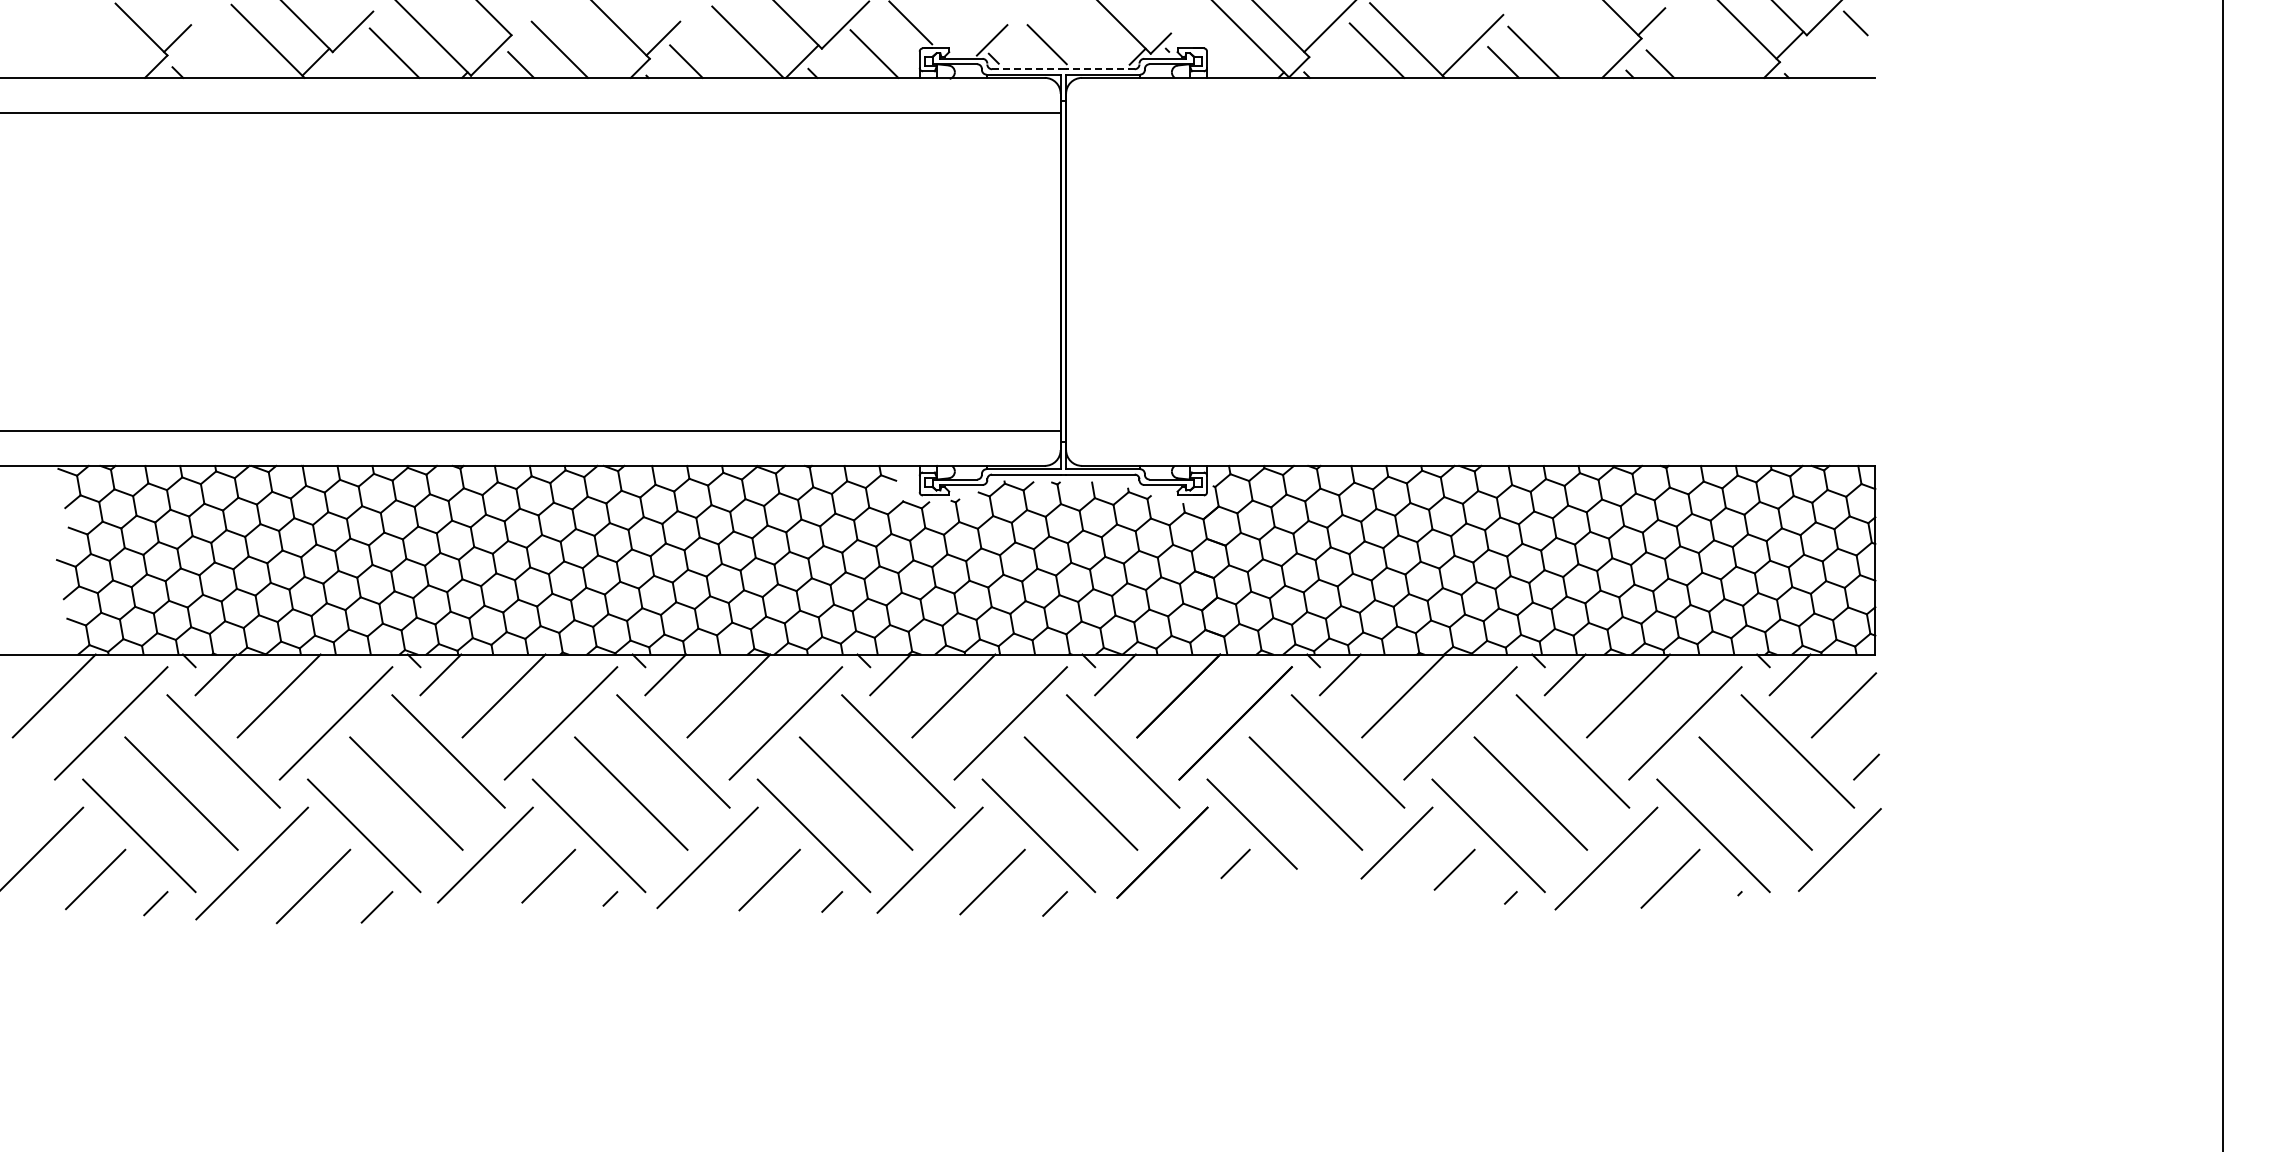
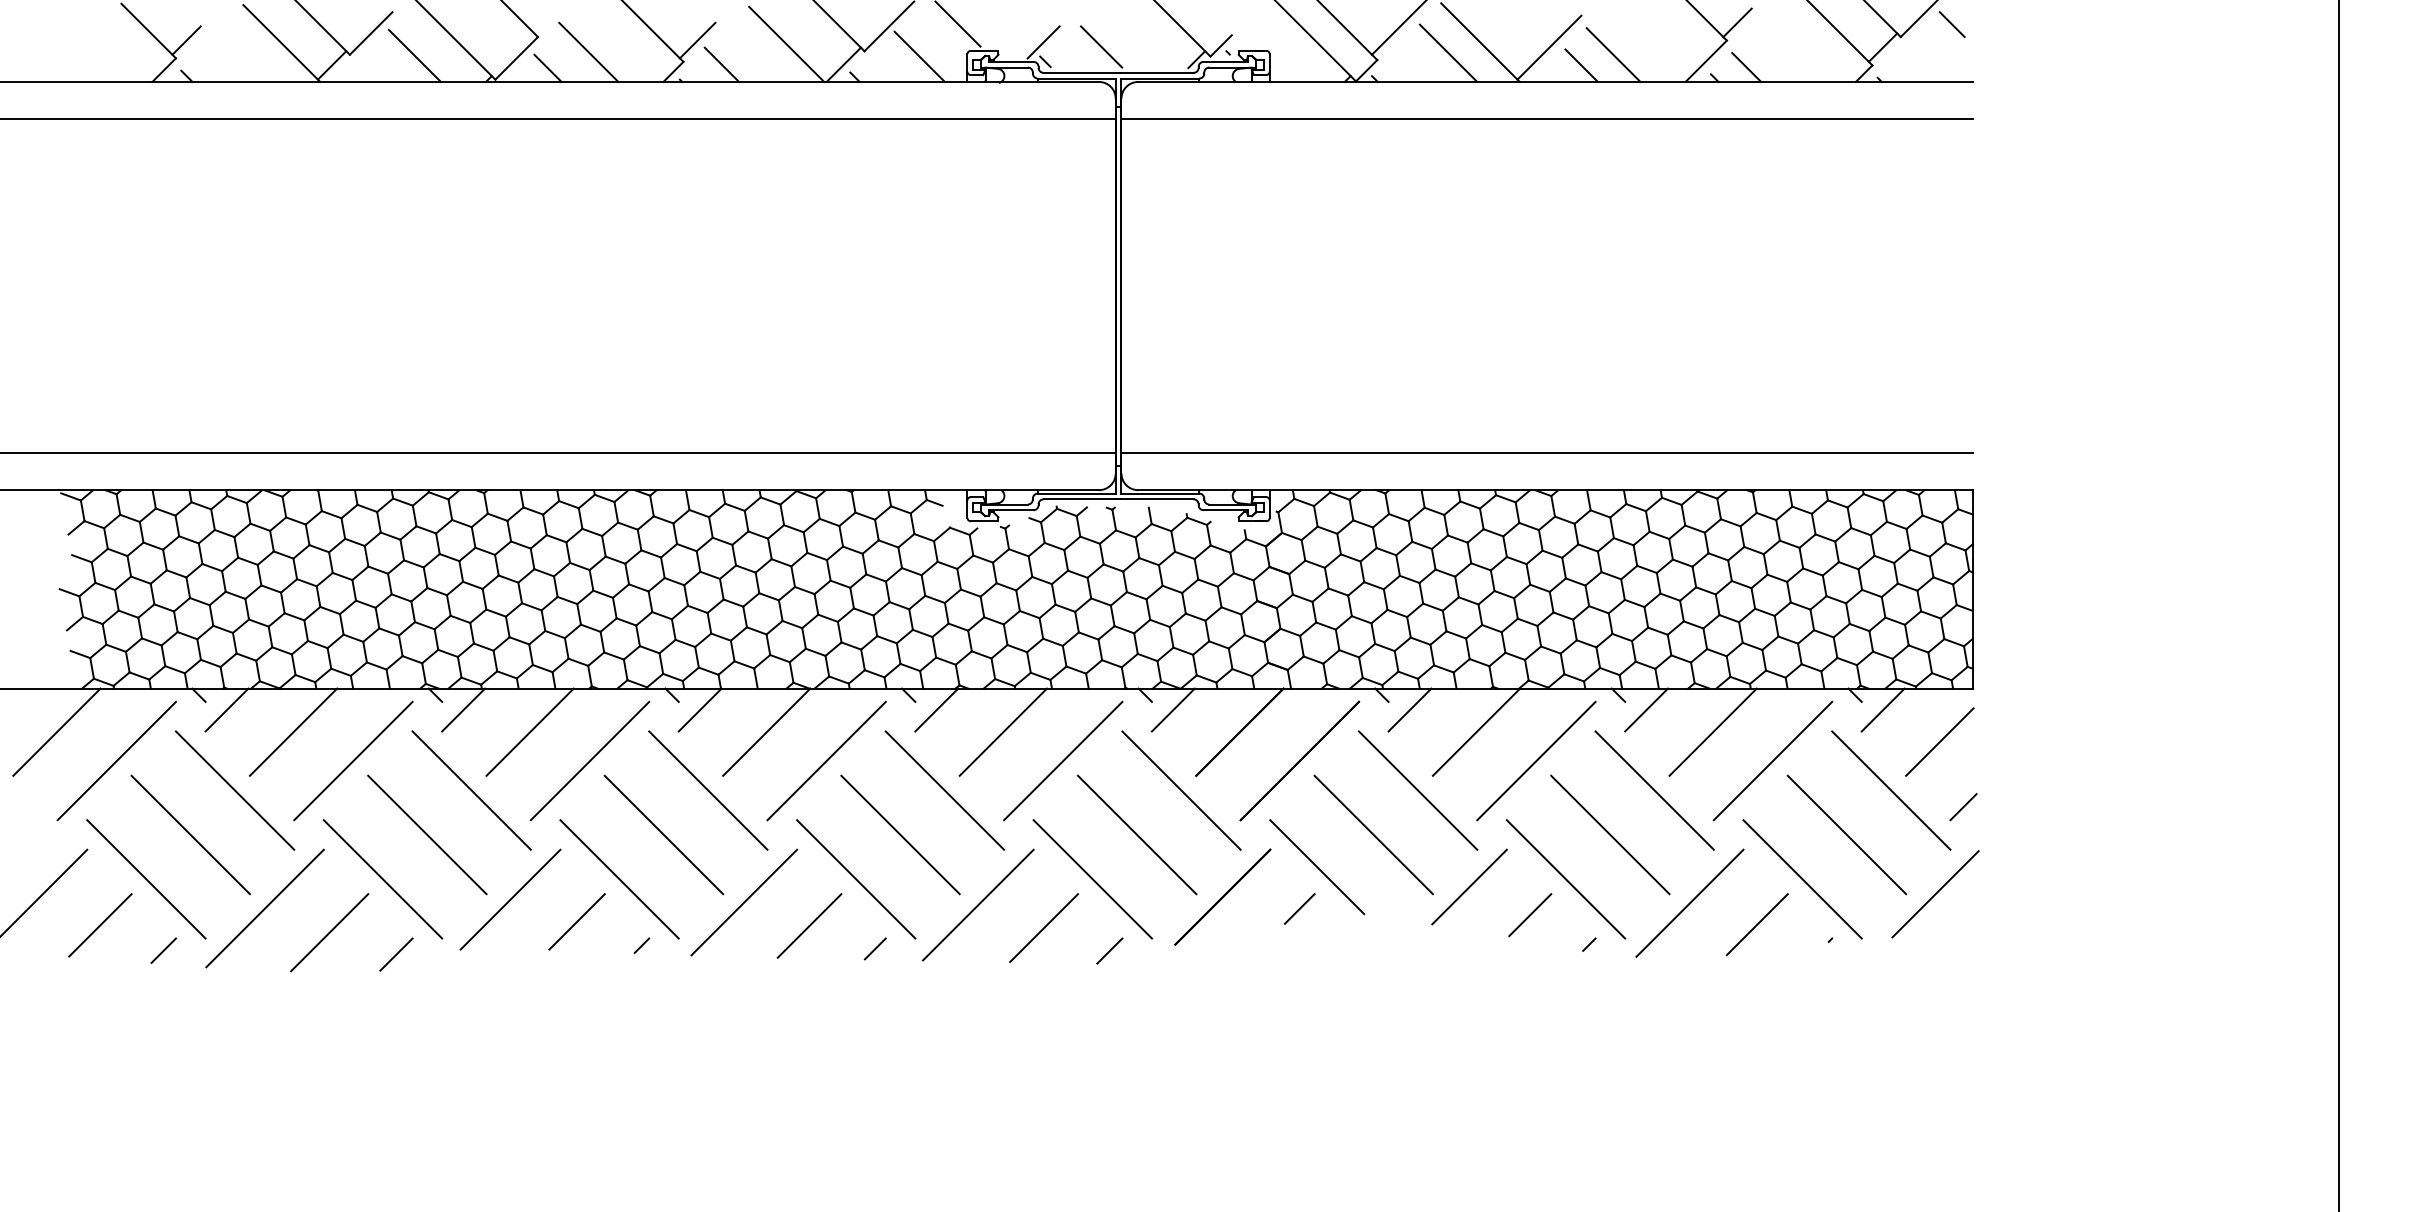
line: (1026, 69) -> (1079, 73), dashed -> solid
line: (1099, 69) -> (1156, 73), dashed -> solid
line: (1470, 112) -> (1546, 118), added
line: (1470, 430) -> (1546, 452), added

